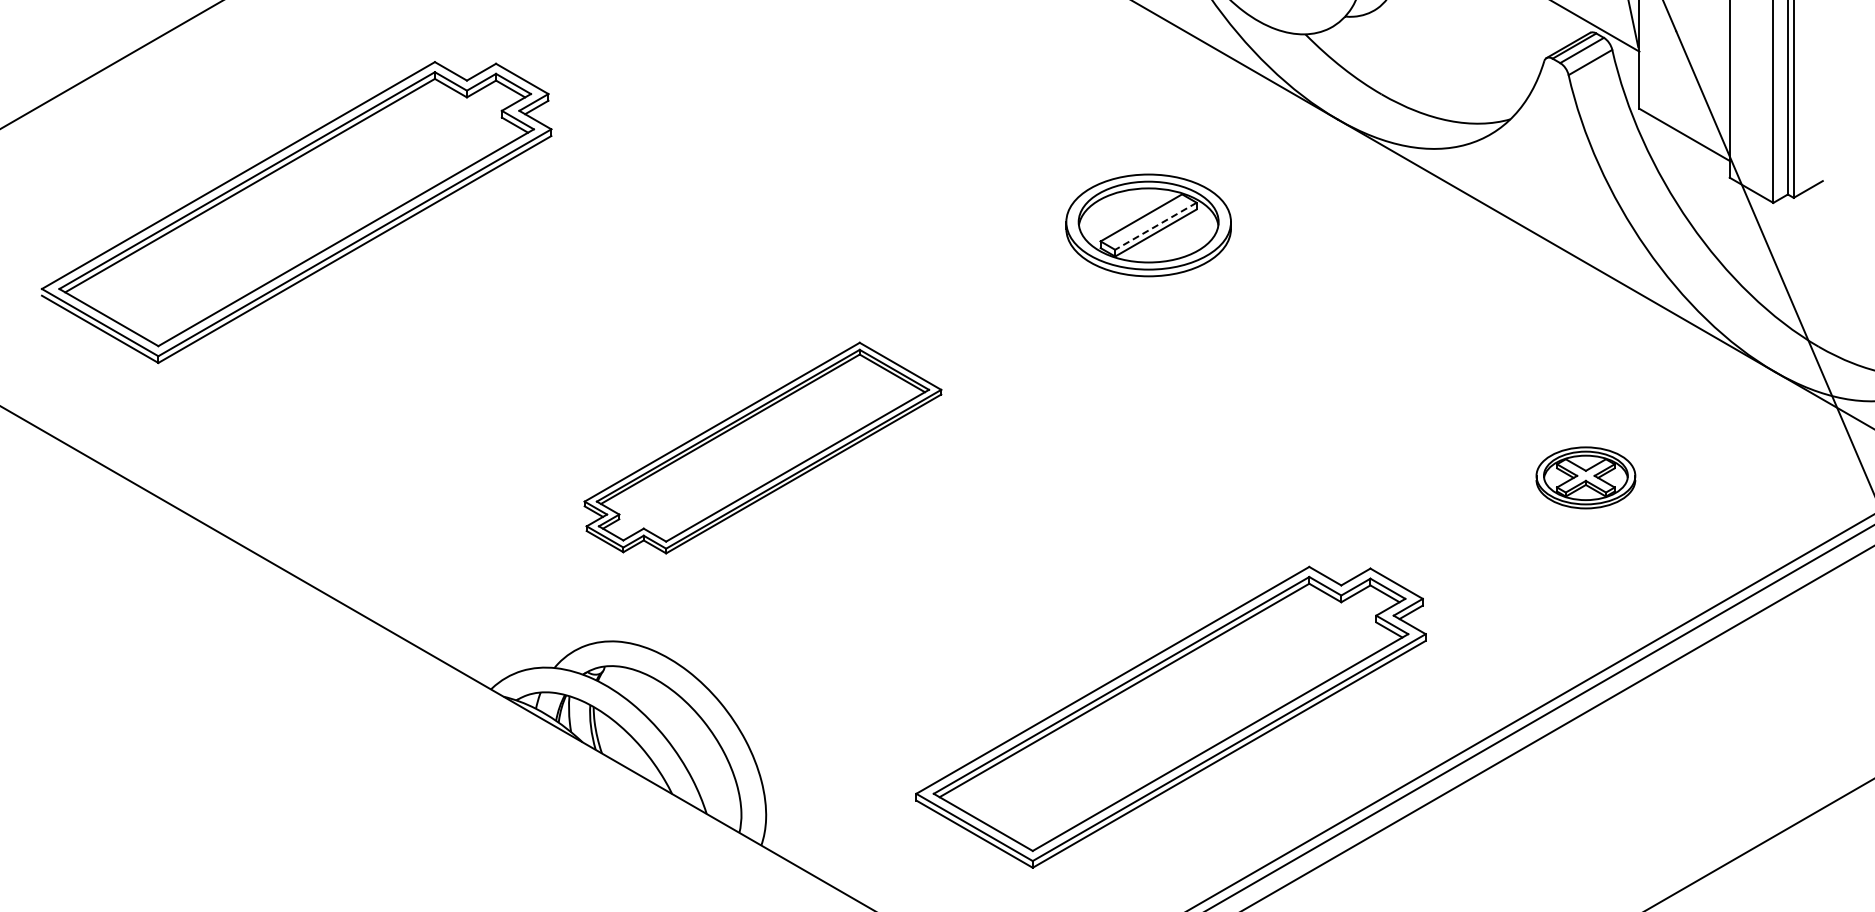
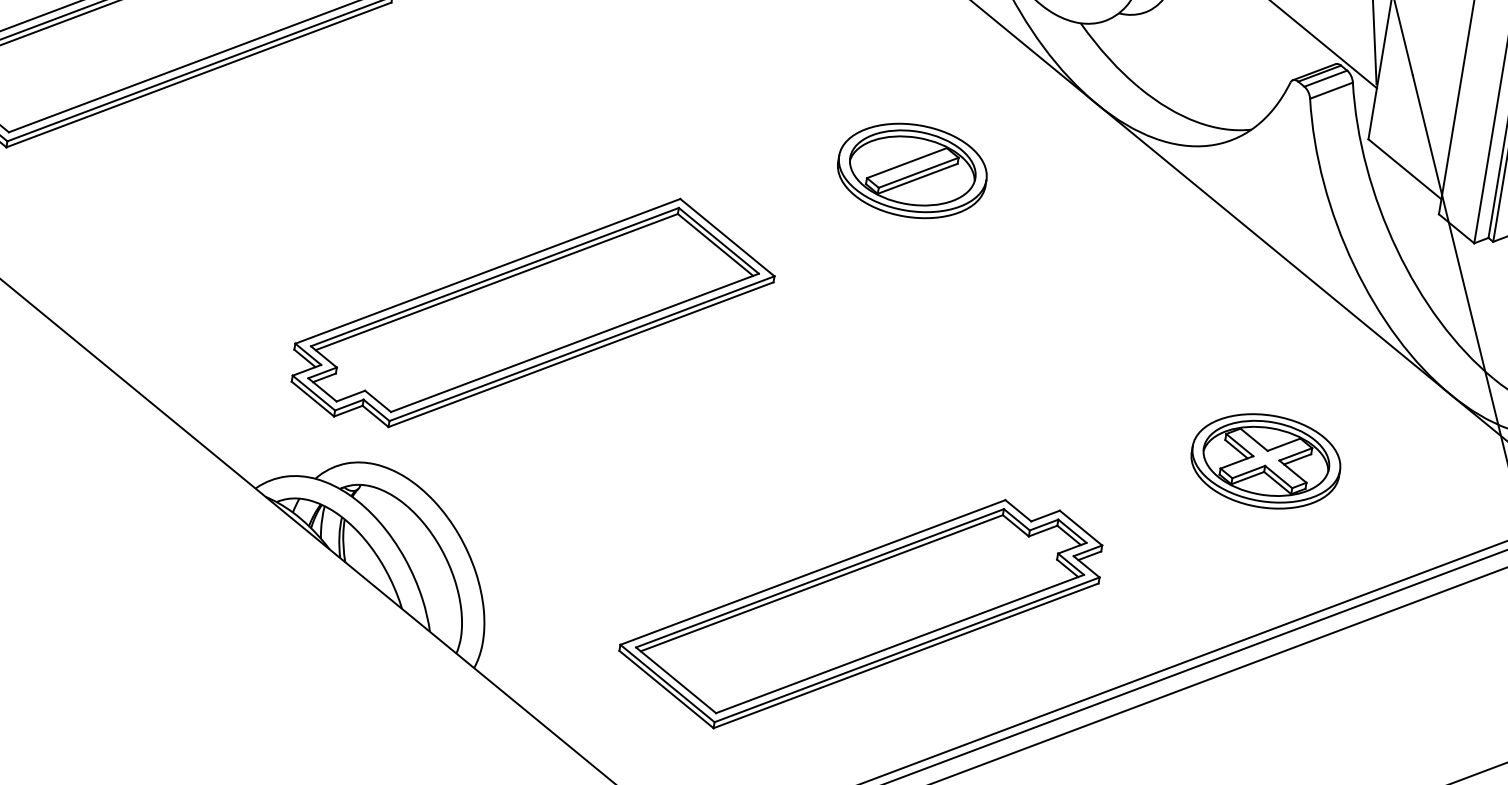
line: (1155, 226) -> (918, 172), dashed -> solid
part: (762, 447) -> (534, 312), size x1.43
part: (1585, 477) -> (1265, 461), size x1.67

